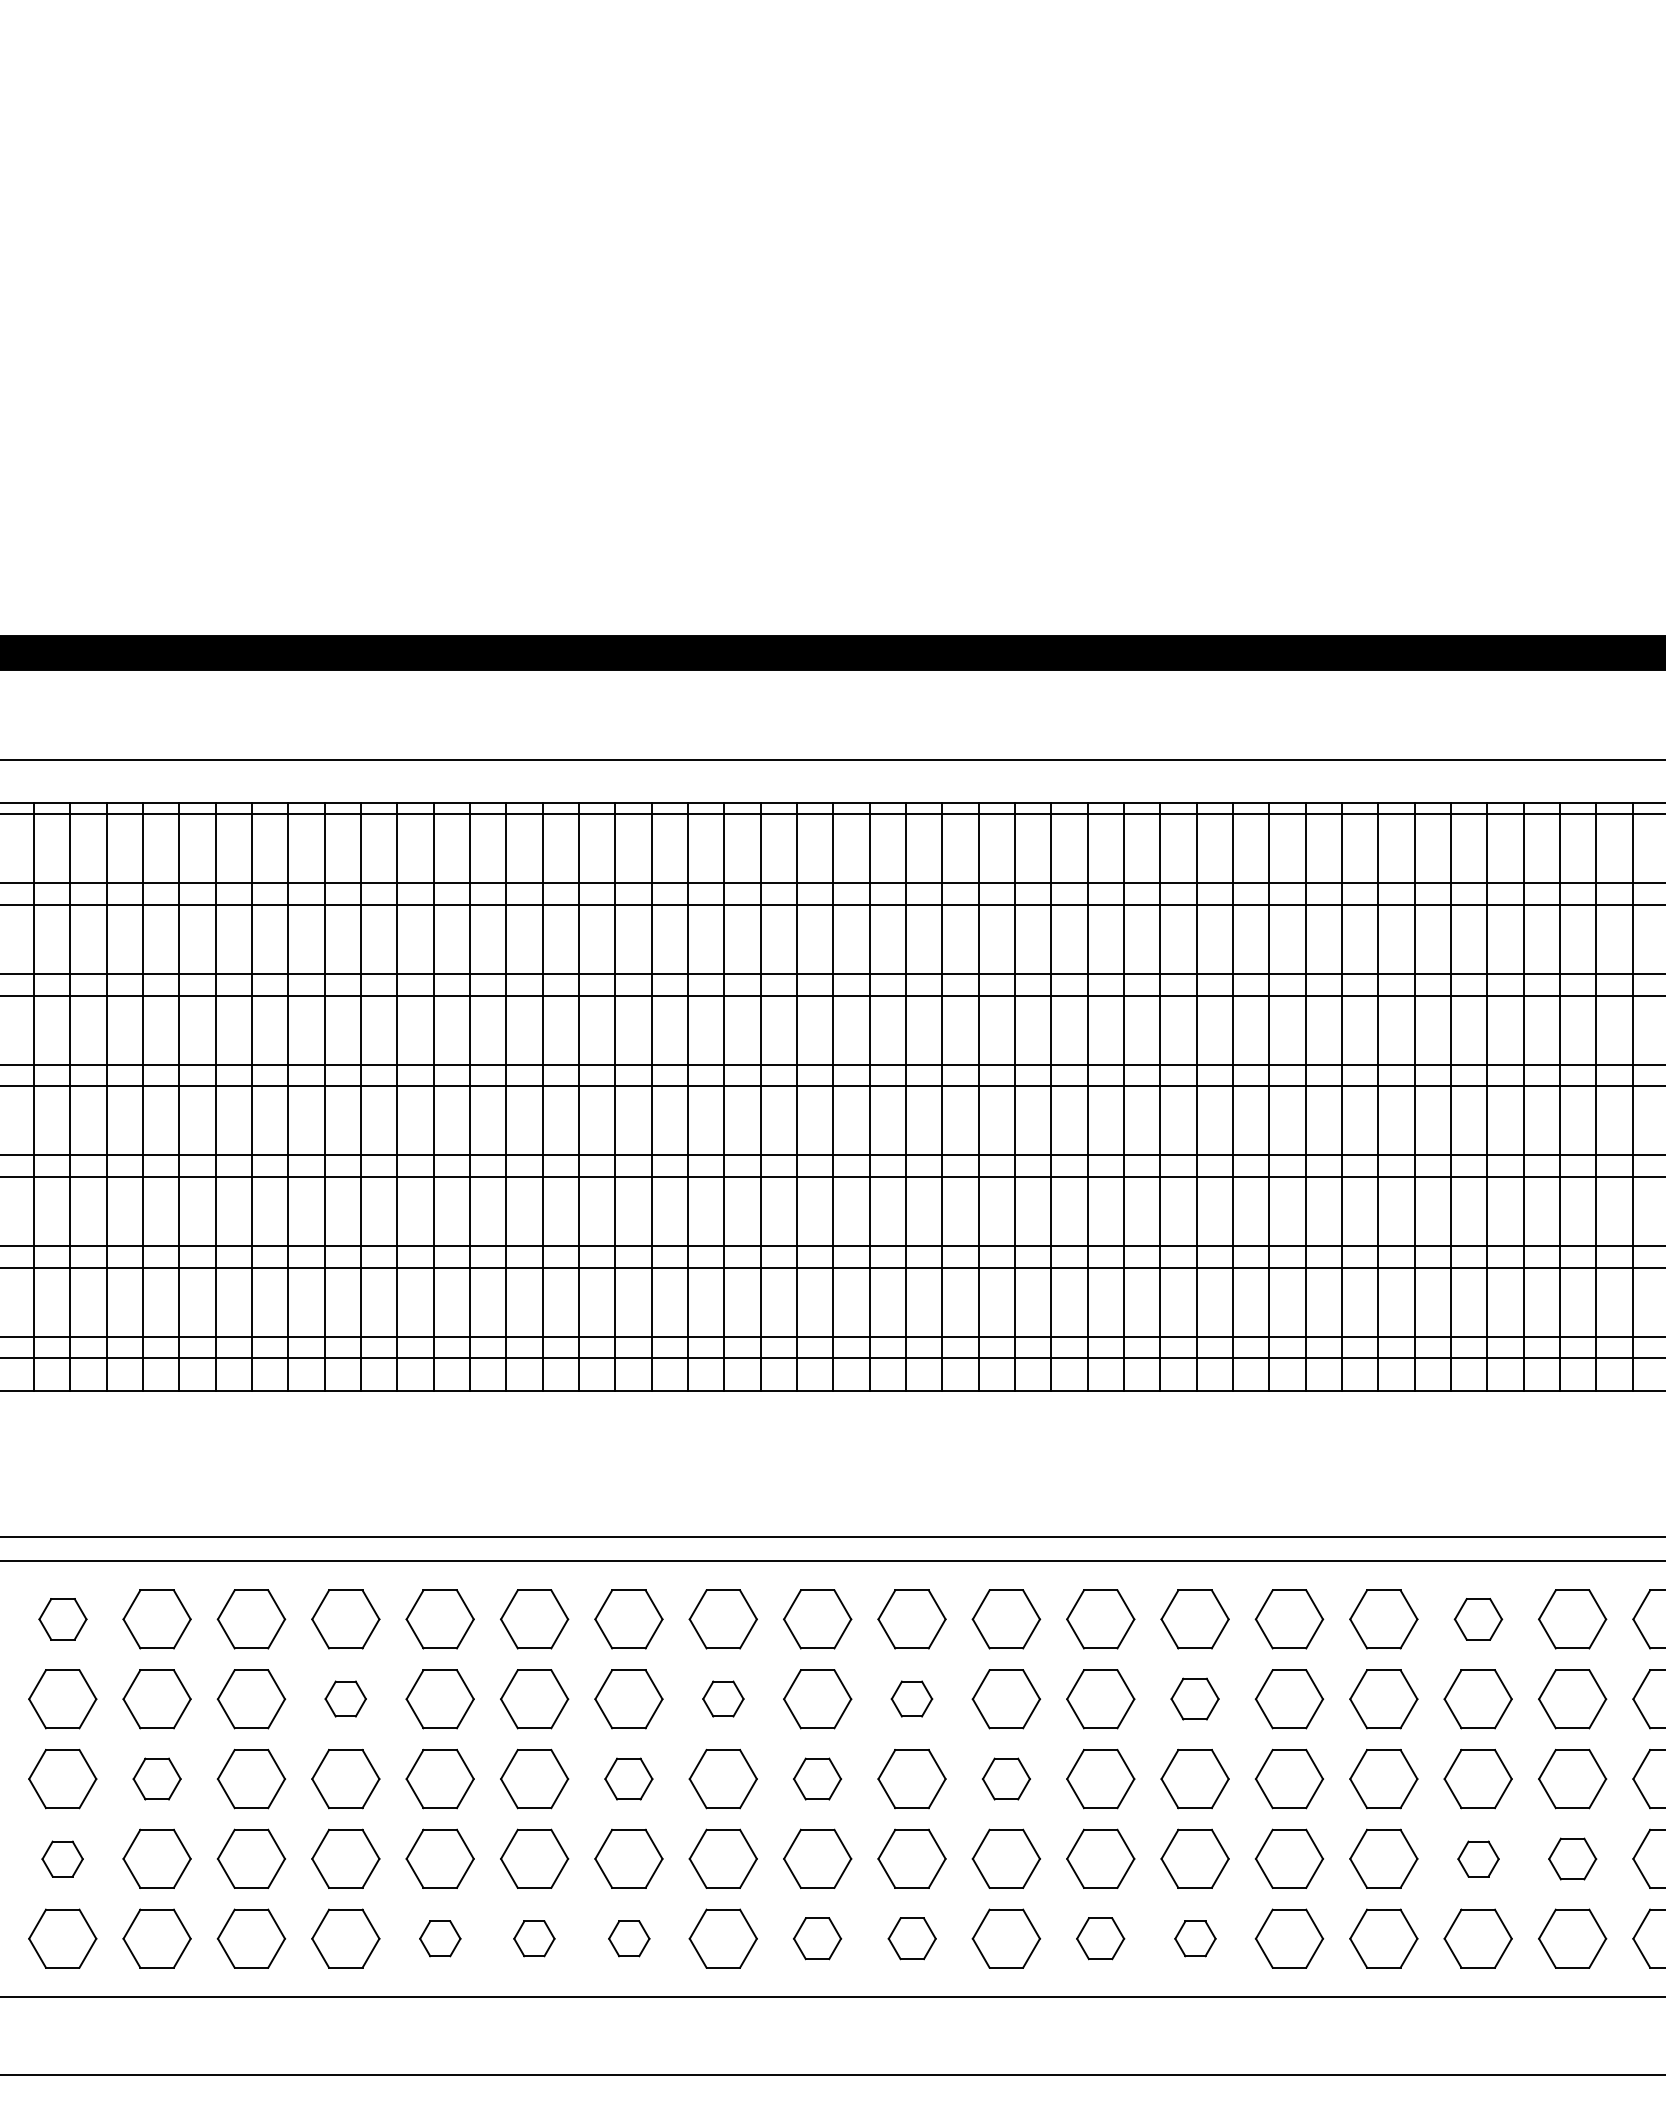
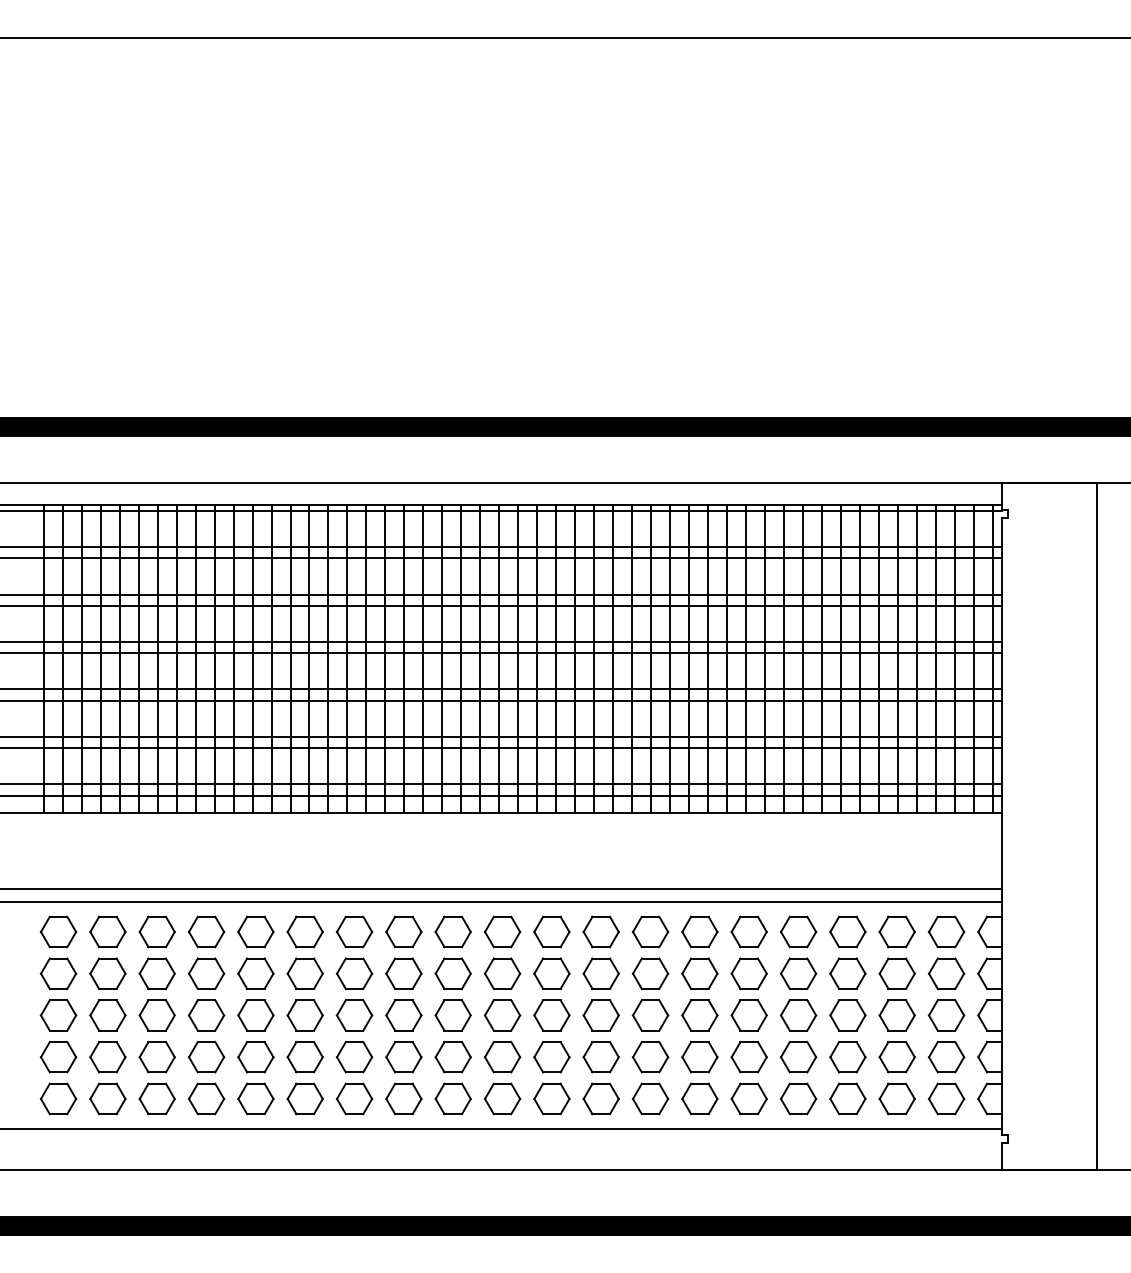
part: (62, 1618) -> (58, 931), size x1.43
part: (1478, 1618) -> (798, 931), size x1.43
part: (345, 1698) -> (206, 973), size x1.67
part: (722, 1698) -> (403, 973), size x1.67
part: (911, 1698) -> (502, 973), size x1.67
part: (1194, 1698) -> (650, 973), size x1.43
part: (156, 1779) -> (107, 1015), size x1.43
part: (628, 1779) -> (354, 1015), size x1.43
part: (816, 1779) -> (452, 1015), size x1.43
part: (1005, 1779) -> (551, 1015), size x1.43
part: (62, 1859) -> (58, 1057), size x1.67
part: (1478, 1859) -> (798, 1057), size x1.67
part: (1571, 1859) -> (847, 1057), size x1.43
part: (439, 1937) -> (255, 1098), size x1.67
part: (533, 1937) -> (304, 1098), size x1.67
part: (628, 1937) -> (354, 1098), size x1.67
part: (816, 1937) -> (452, 1098), size x1.43
part: (911, 1937) -> (502, 1098), size x1.43
part: (1099, 1937) -> (600, 1098), size x1.43
part: (1194, 1937) -> (650, 1098), size x1.67

